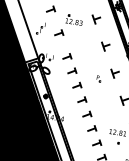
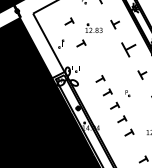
part: (105, 46) -> (128, 49), size x1.6
part: (67, 56) -> (93, 65), removed
part: (98, 78) -> (127, 93), moved
part: (97, 142) -> (136, 145), removed

